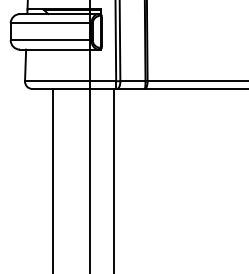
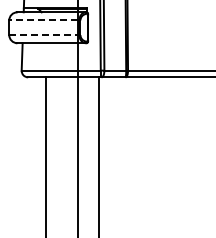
line: (50, 23) -> (43, 20), solid -> dashed
line: (50, 40) -> (43, 35), solid -> dashed

